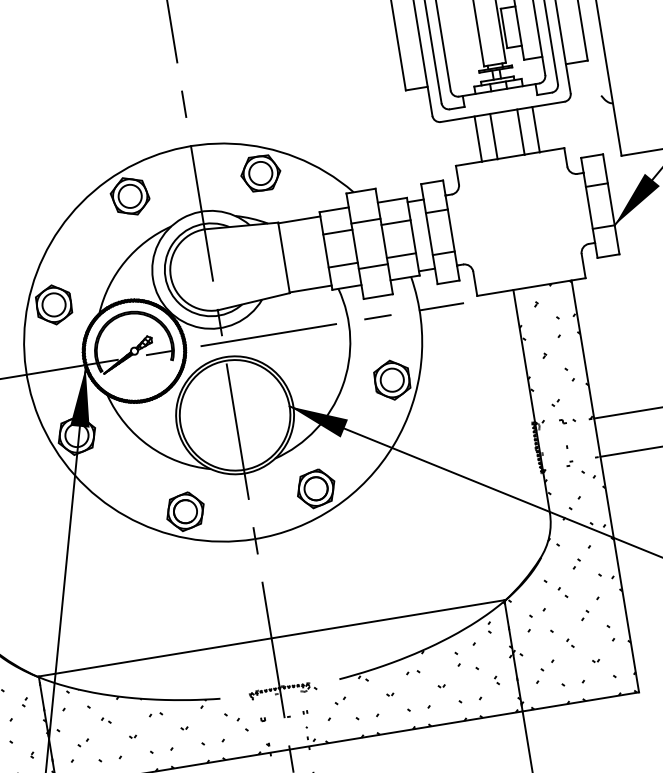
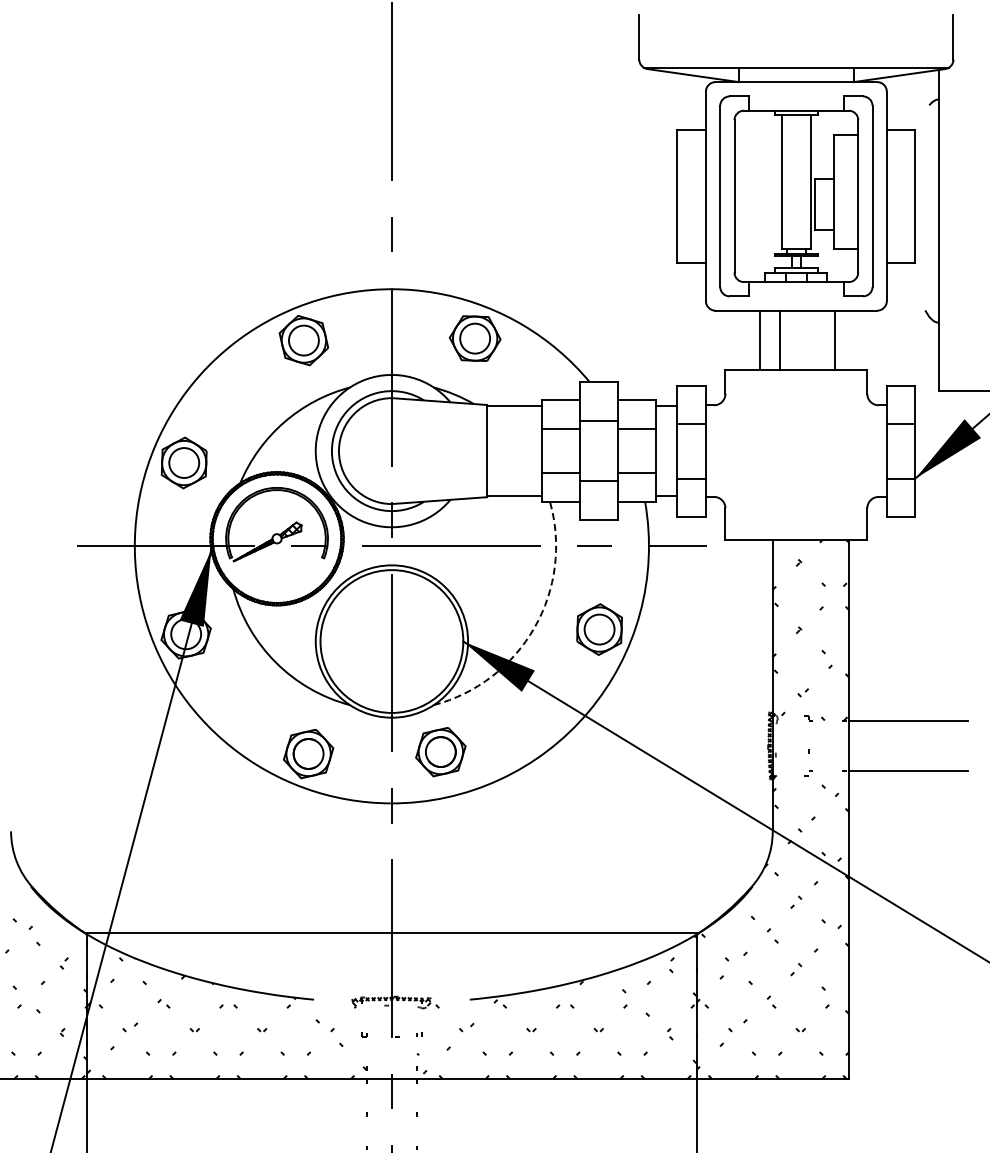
line: (521, 132) -> (815, 340), removed
arc: (342, 386) -> (534, 627), solid -> dashed
part: (315, 489) -> (440, 752), moved

